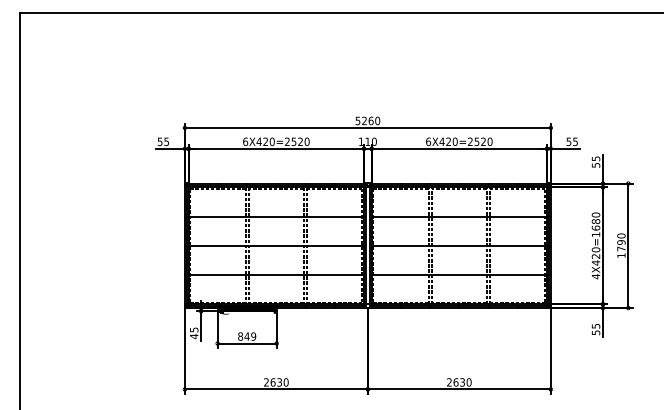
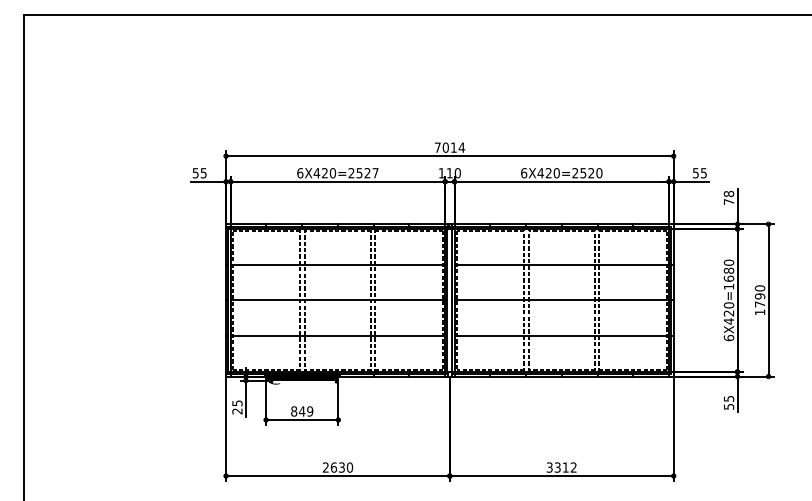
text: (367, 120) -> (449, 147), 5260 -> 7014
text: (307, 142) -> (375, 173), 6X420=2520 -> 6X420=2527
text: (595, 161) -> (728, 197), 55 -> 78
text: (595, 276) -> (728, 337), 4X420=1680 -> 6X420=1680
text: (194, 336) -> (237, 411), 45 -> 25
text: (459, 382) -> (561, 467), 2630 -> 3312

